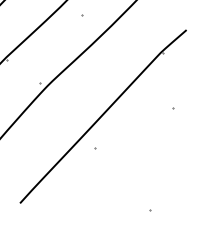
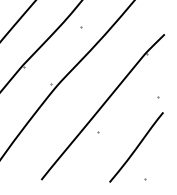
line: (142, 170) -> (136, 147), added

